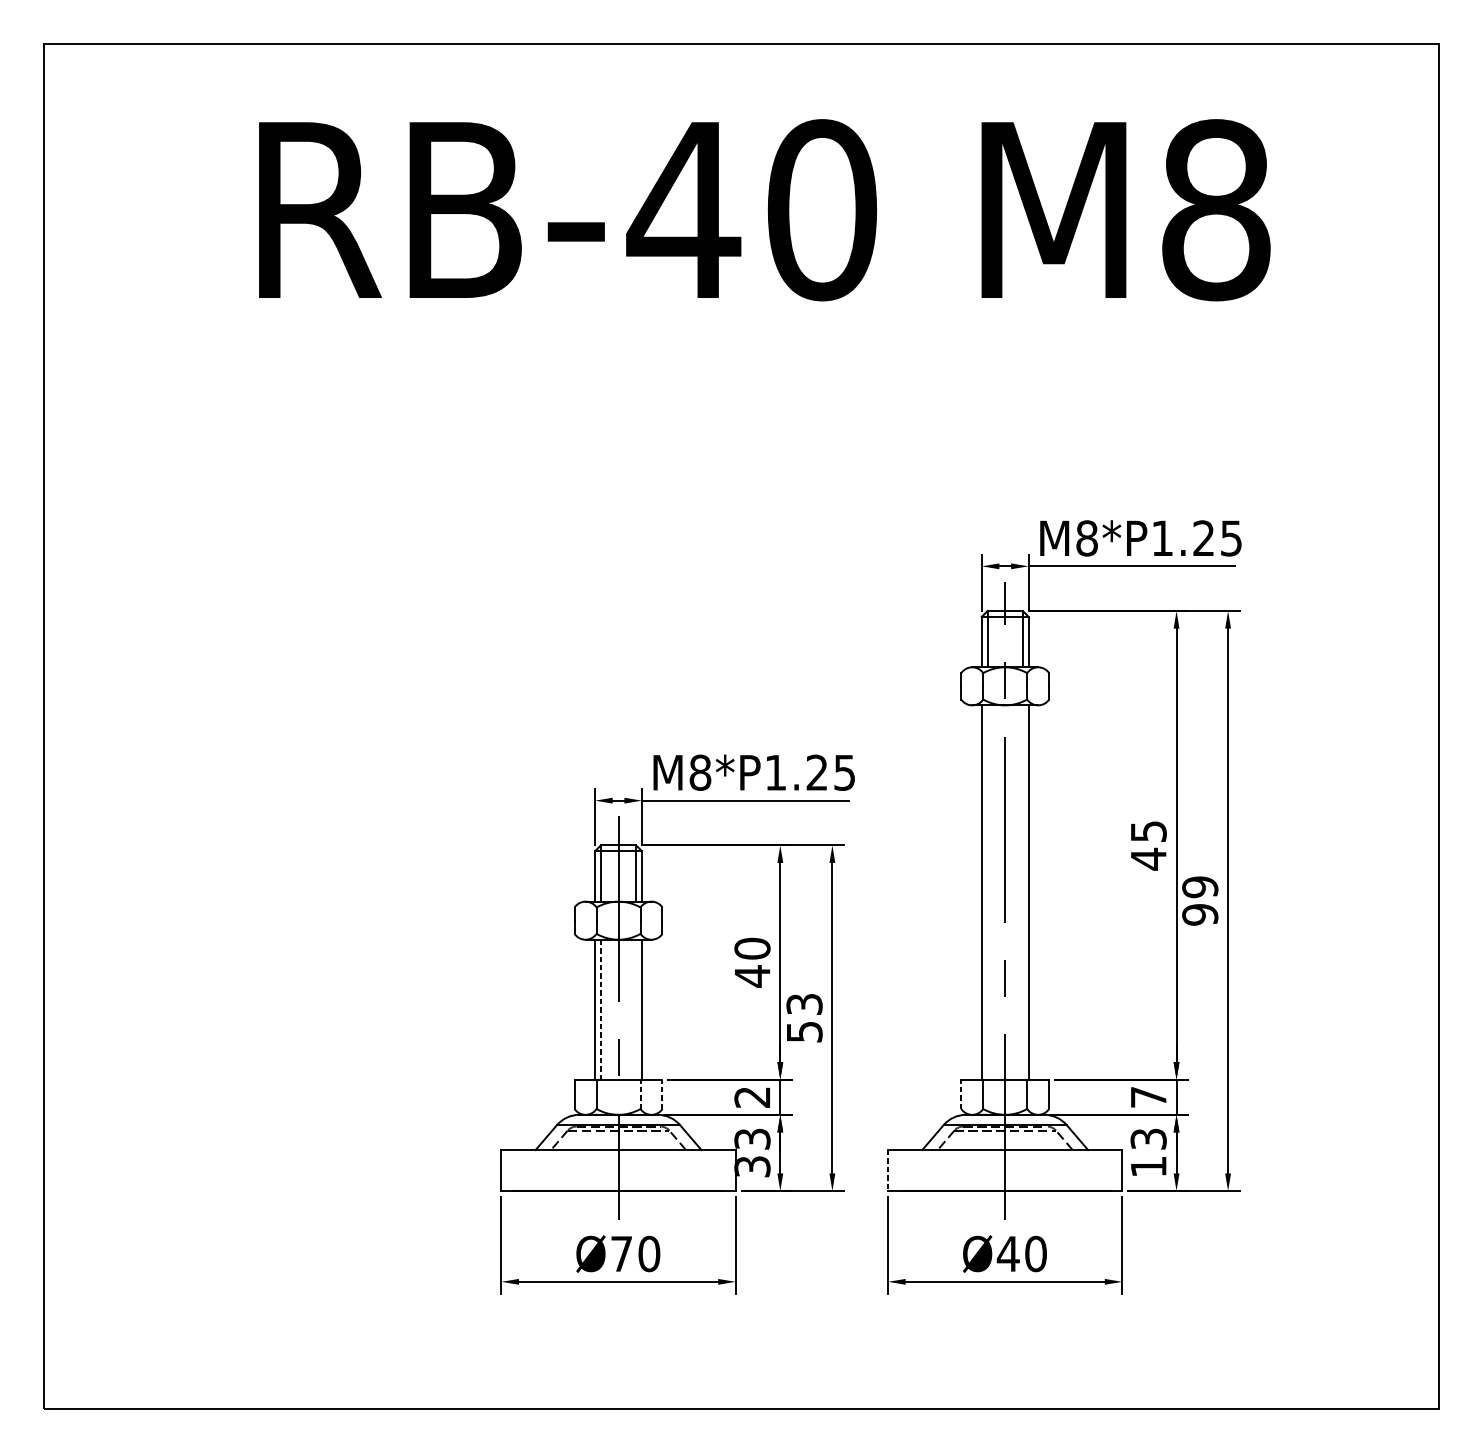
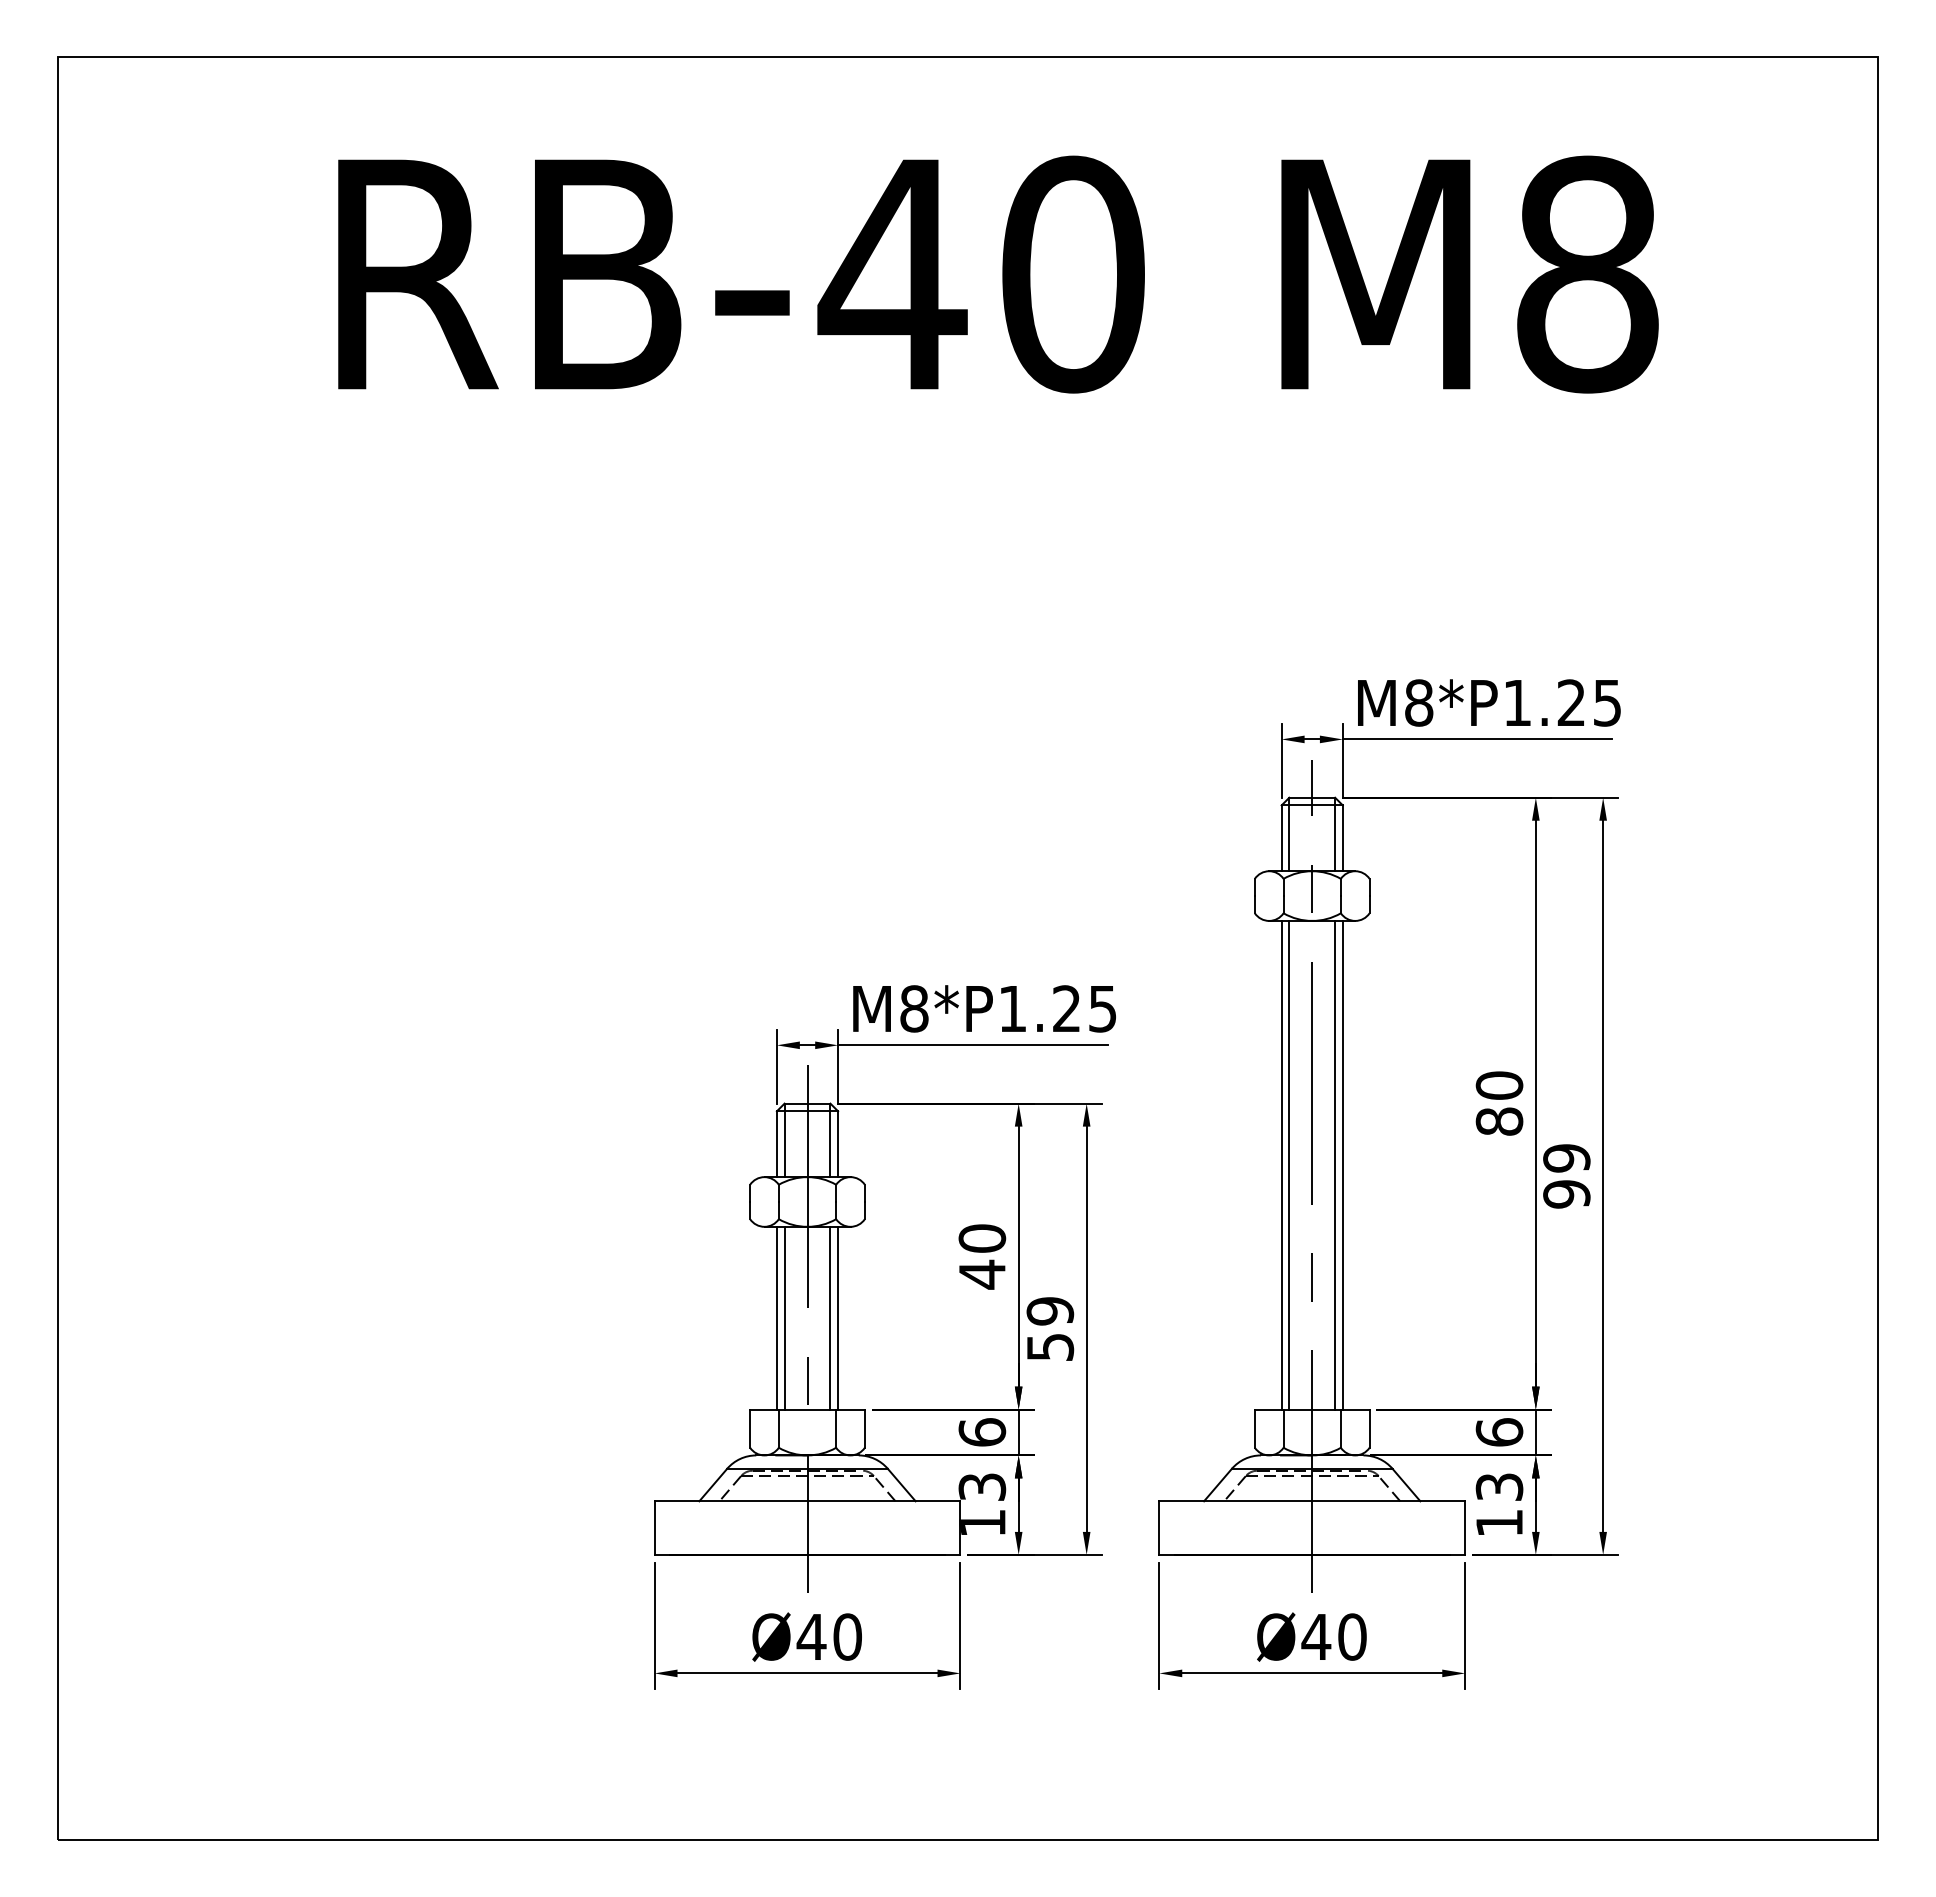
text: (1148, 845) -> (1499, 1103), 45 -> 80
line: (987, 891) -> (1289, 1164), added
line: (1023, 891) -> (1335, 1164), added
text: (803, 1004) -> (1049, 1311), 53 -> 59
line: (600, 1009) -> (784, 1318), dashed -> solid
line: (636, 1009) -> (830, 1317), added
line: (640, 1094) -> (836, 1428), dashed -> solid
line: (662, 1094) -> (864, 1428), dashed -> solid
line: (960, 1094) -> (1254, 1428), dashed -> solid
text: (752, 1097) -> (982, 1432), 2 -> 6
text: (1148, 1097) -> (1499, 1432), 7 -> 6
text: (752, 1166) -> (982, 1522), 33 -> 13
line: (888, 1170) -> (1159, 1528), dashed -> solid
text: (621, 1253) -> (811, 1636), Ø70 -> Ø40

